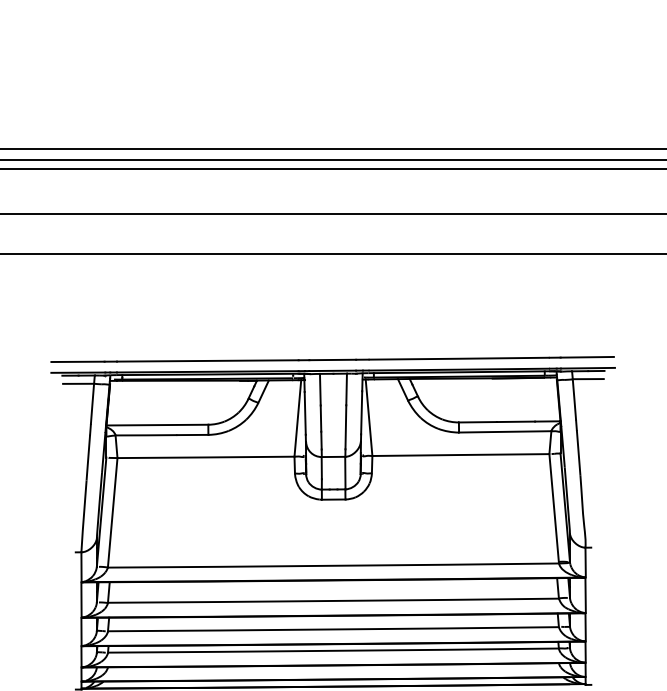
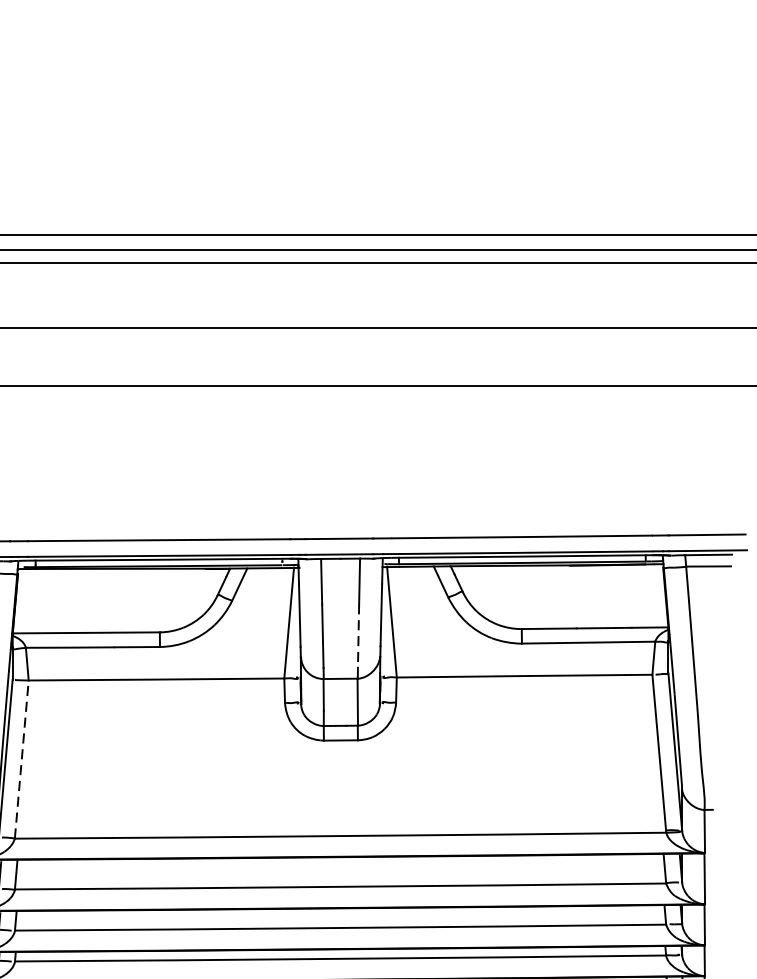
line: (345, 427) -> (357, 636), solid -> dashed
line: (112, 512) -> (21, 759), solid -> dashed

